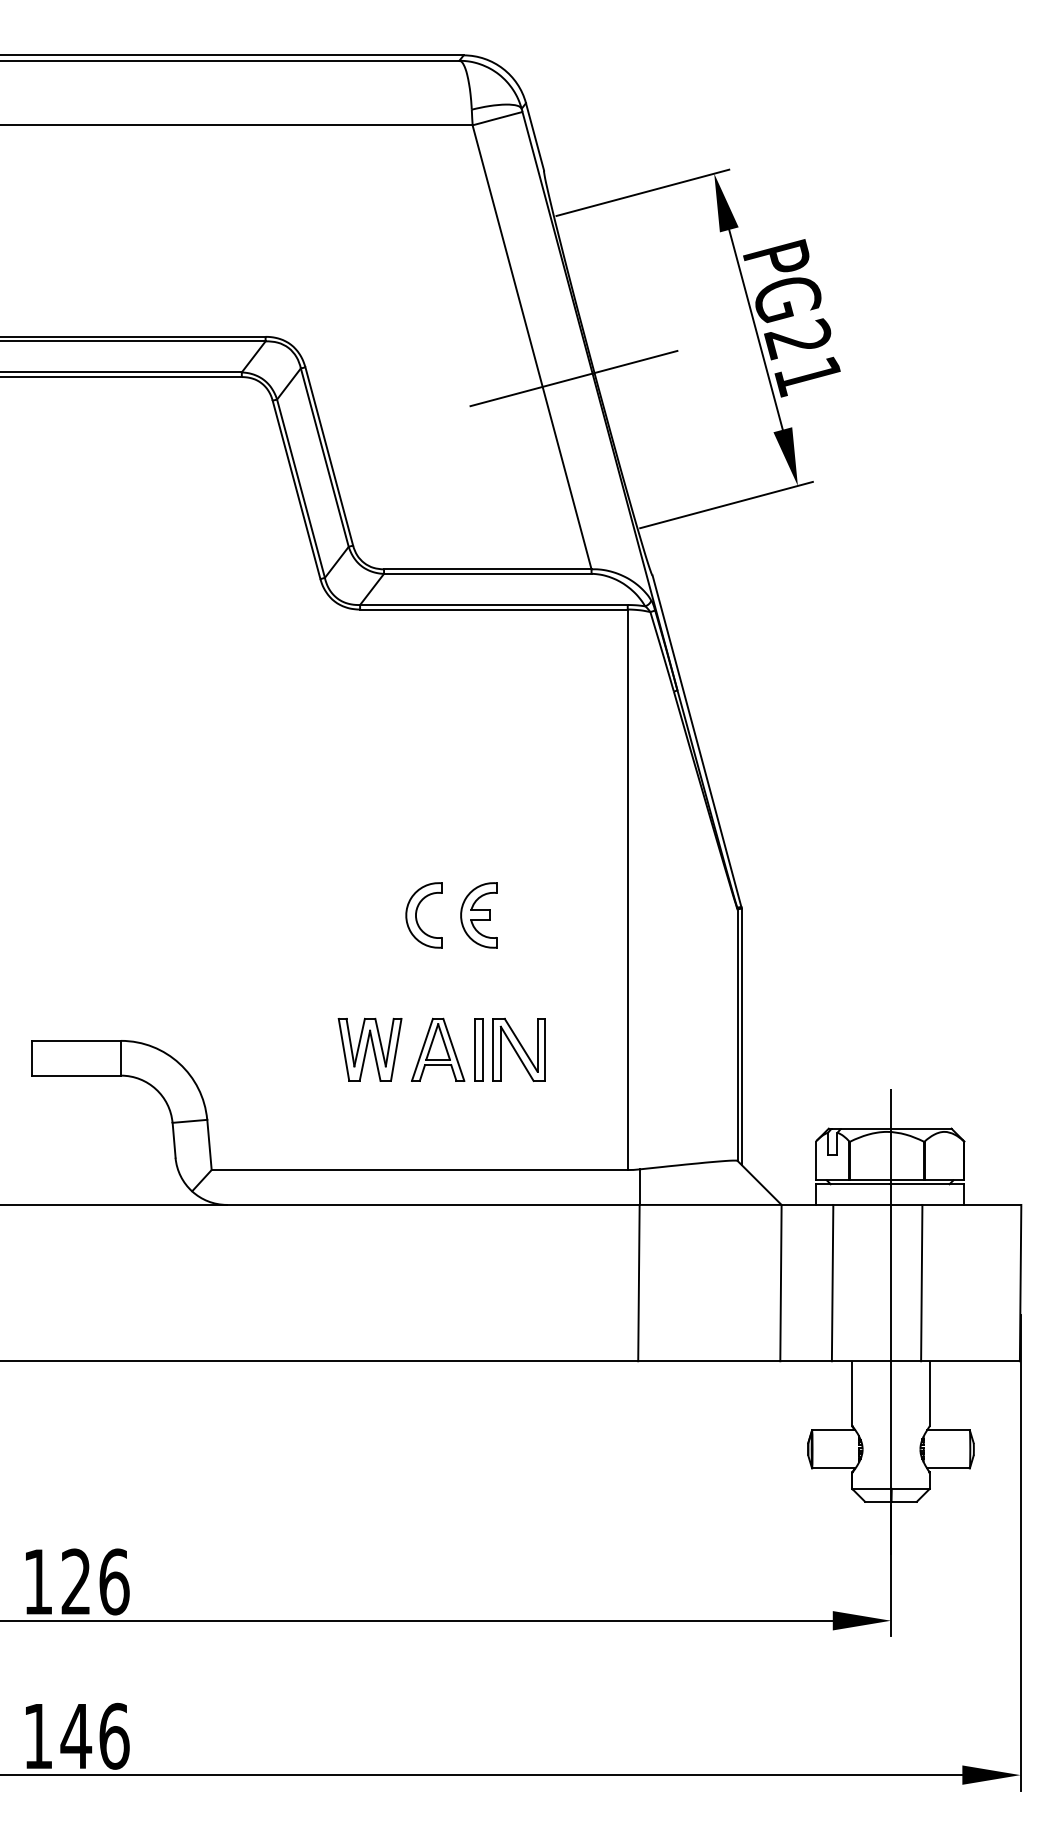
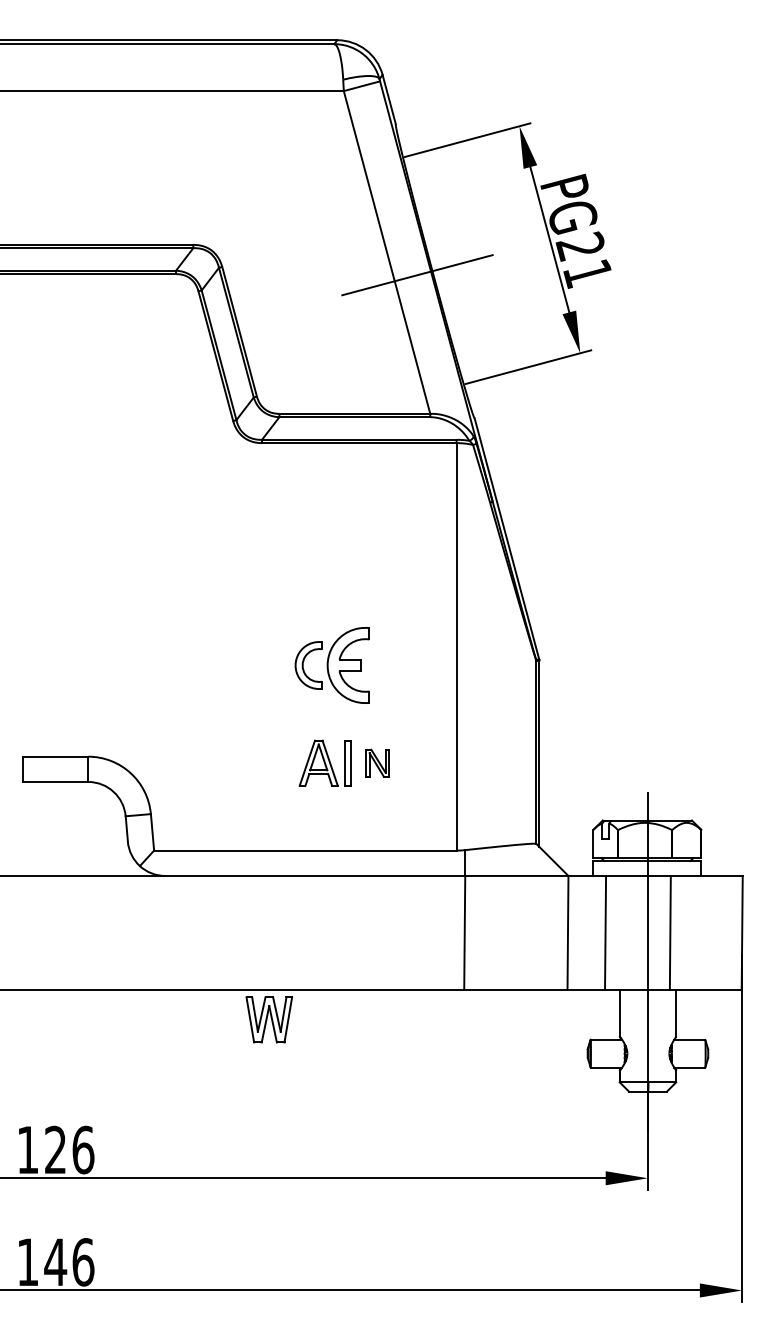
part: (478, 915) -> (348, 665), size x1.6
part: (369, 1049) -> (268, 1019), moved
part: (518, 1049) -> (377, 762), size x0.6

